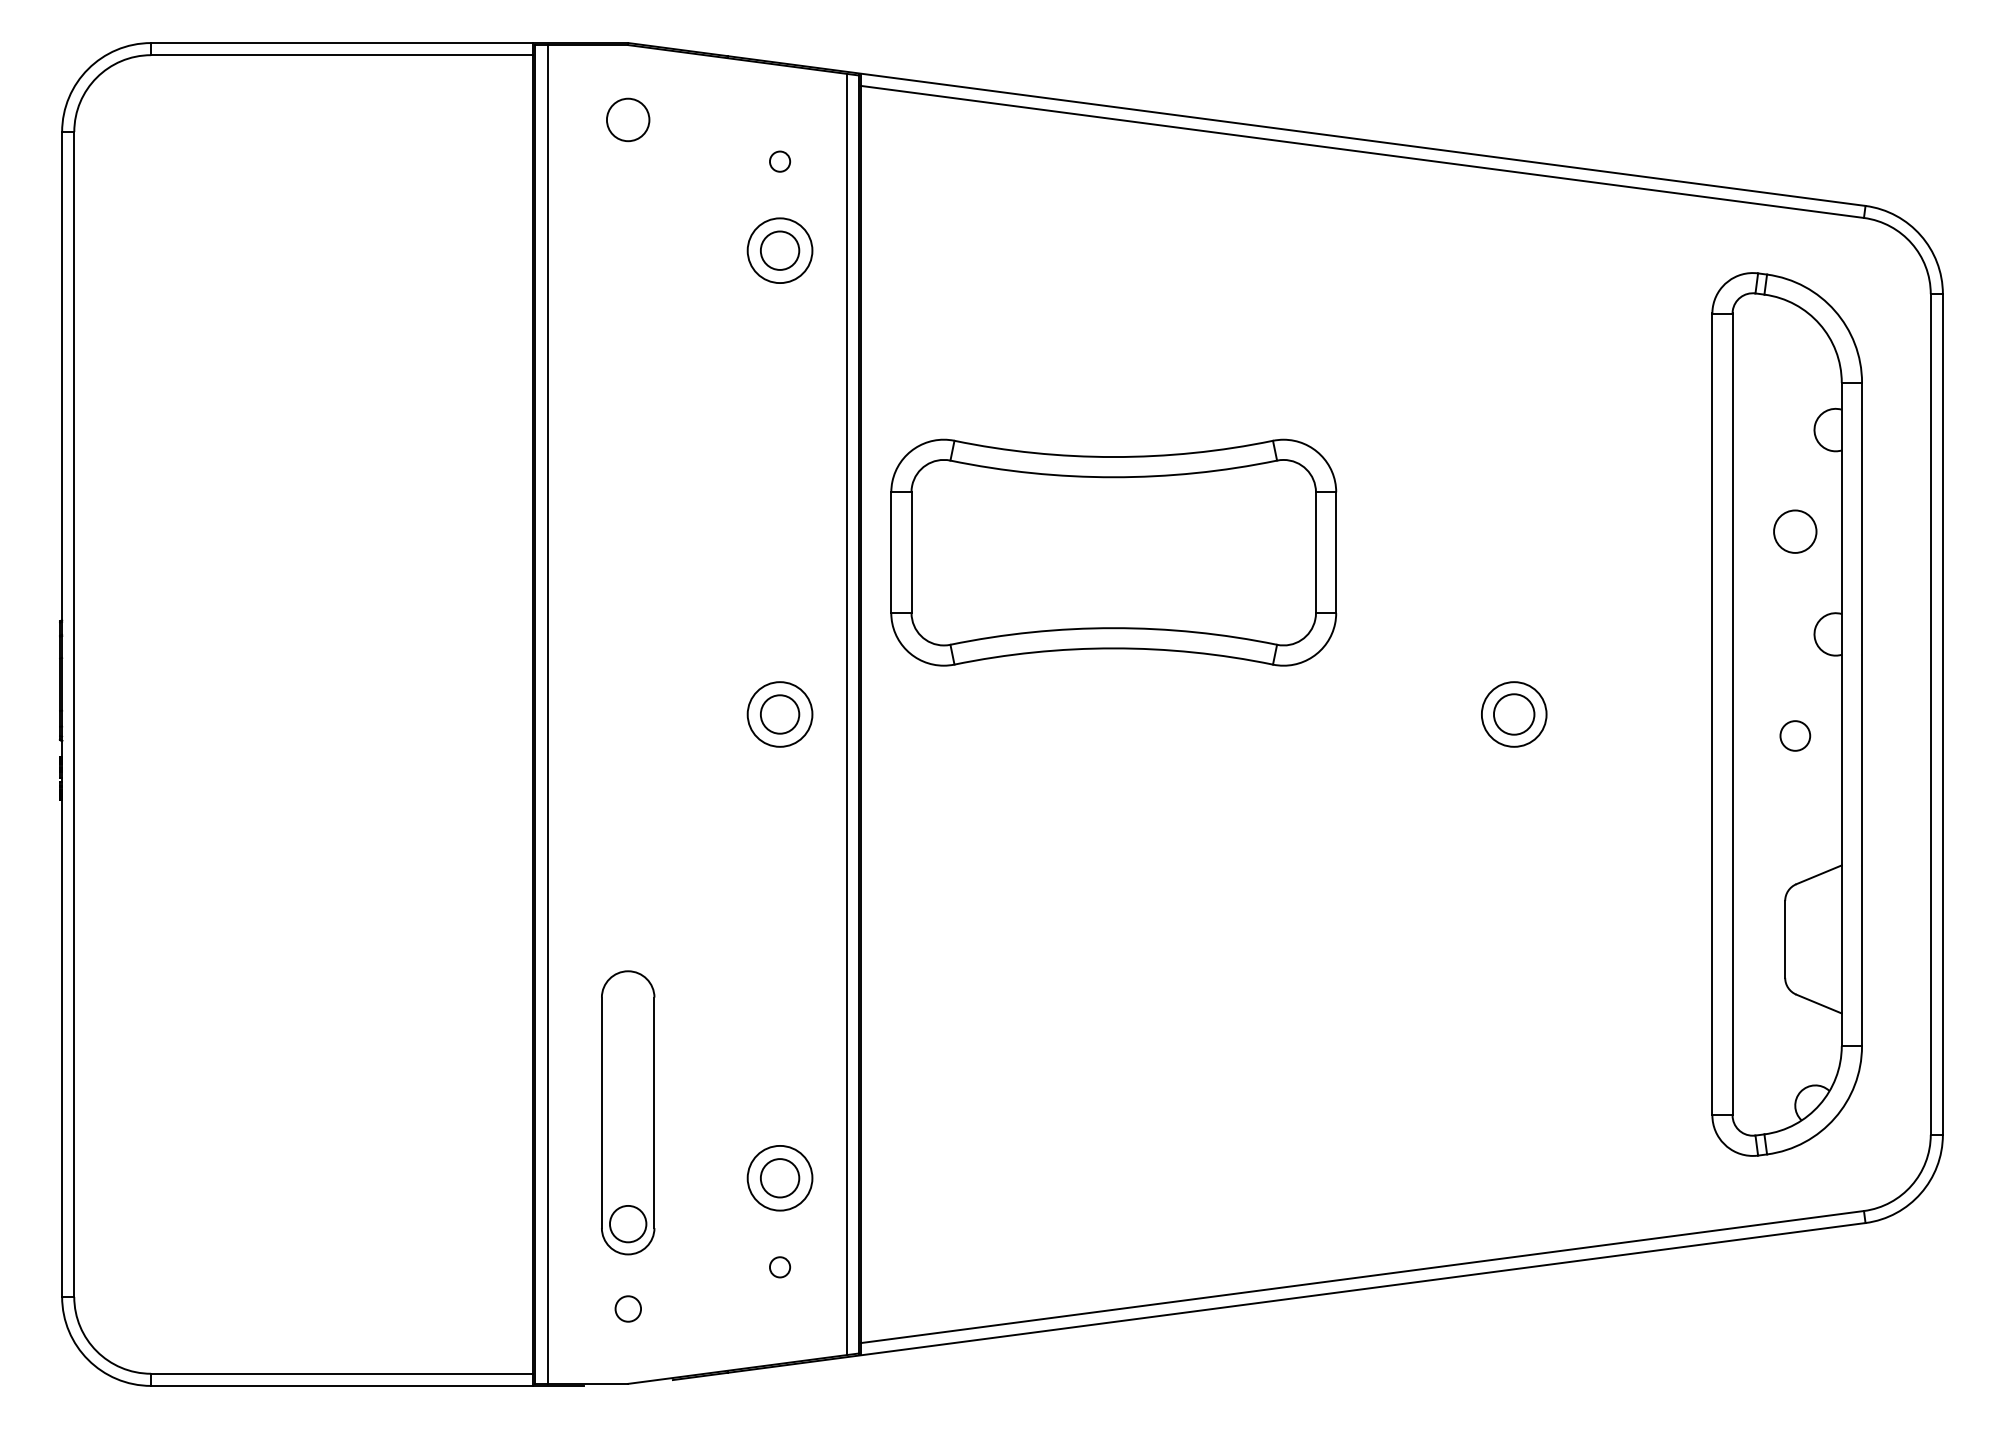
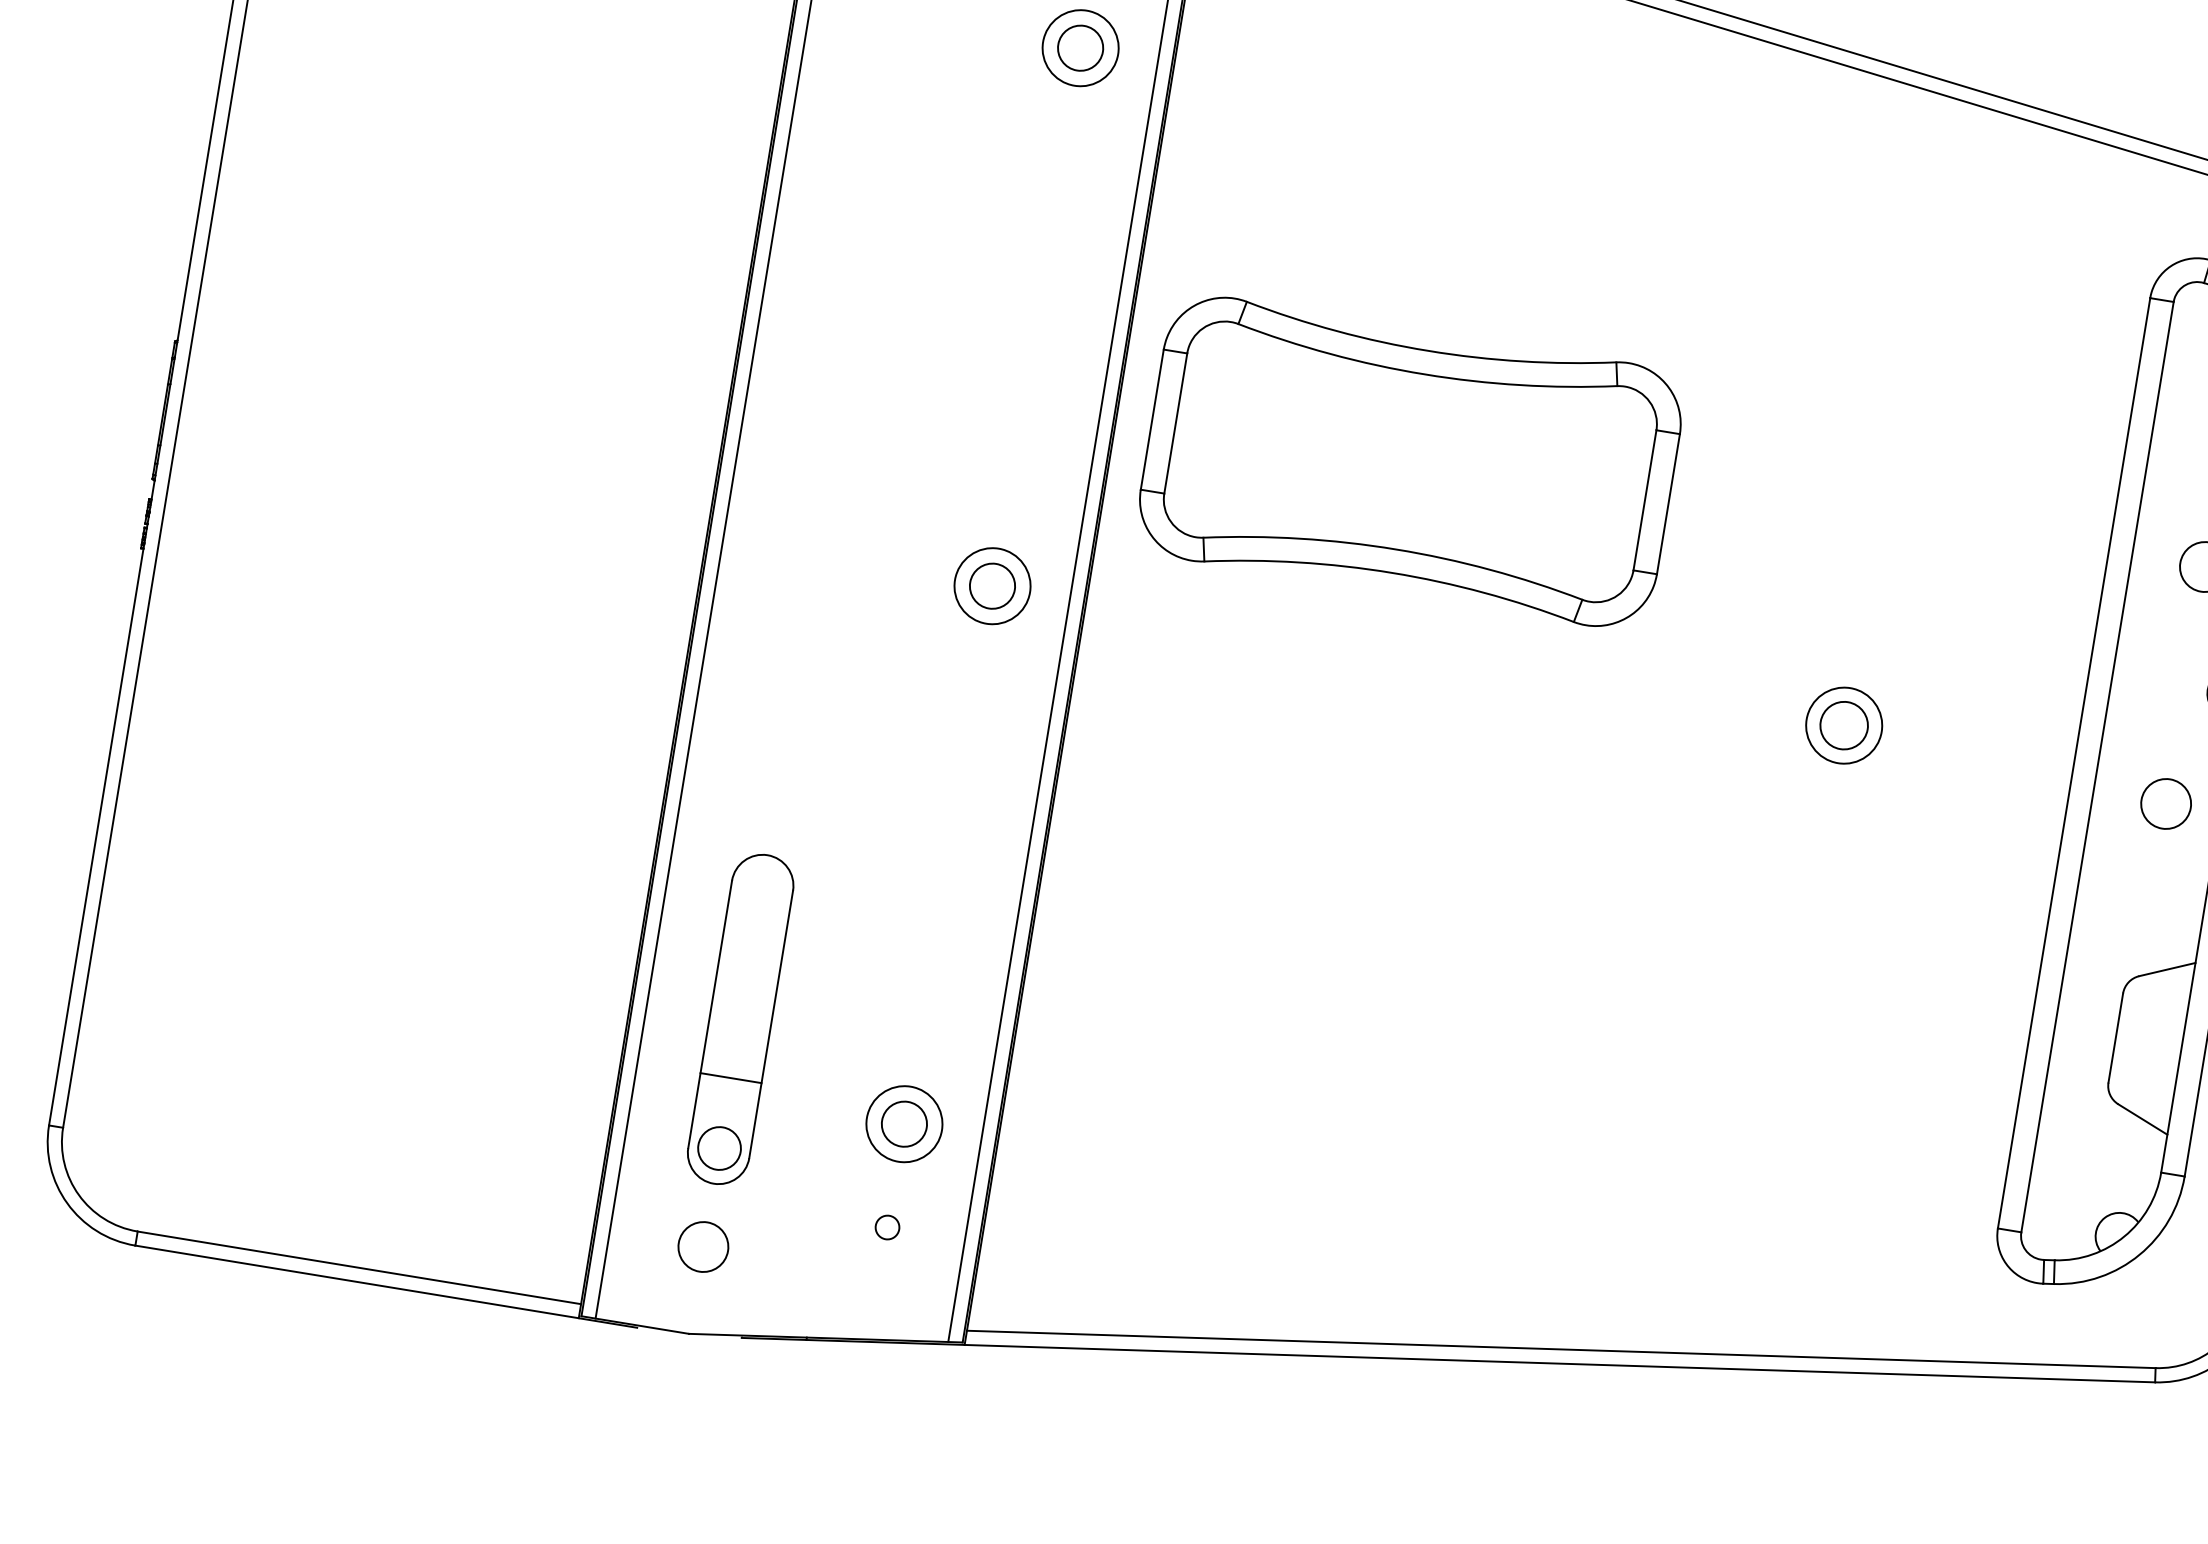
part: (1795, 735) -> (2166, 803), size x1.43
line: (627, 1163) -> (730, 1078), added
part: (628, 1308) -> (703, 1246), size x1.67

